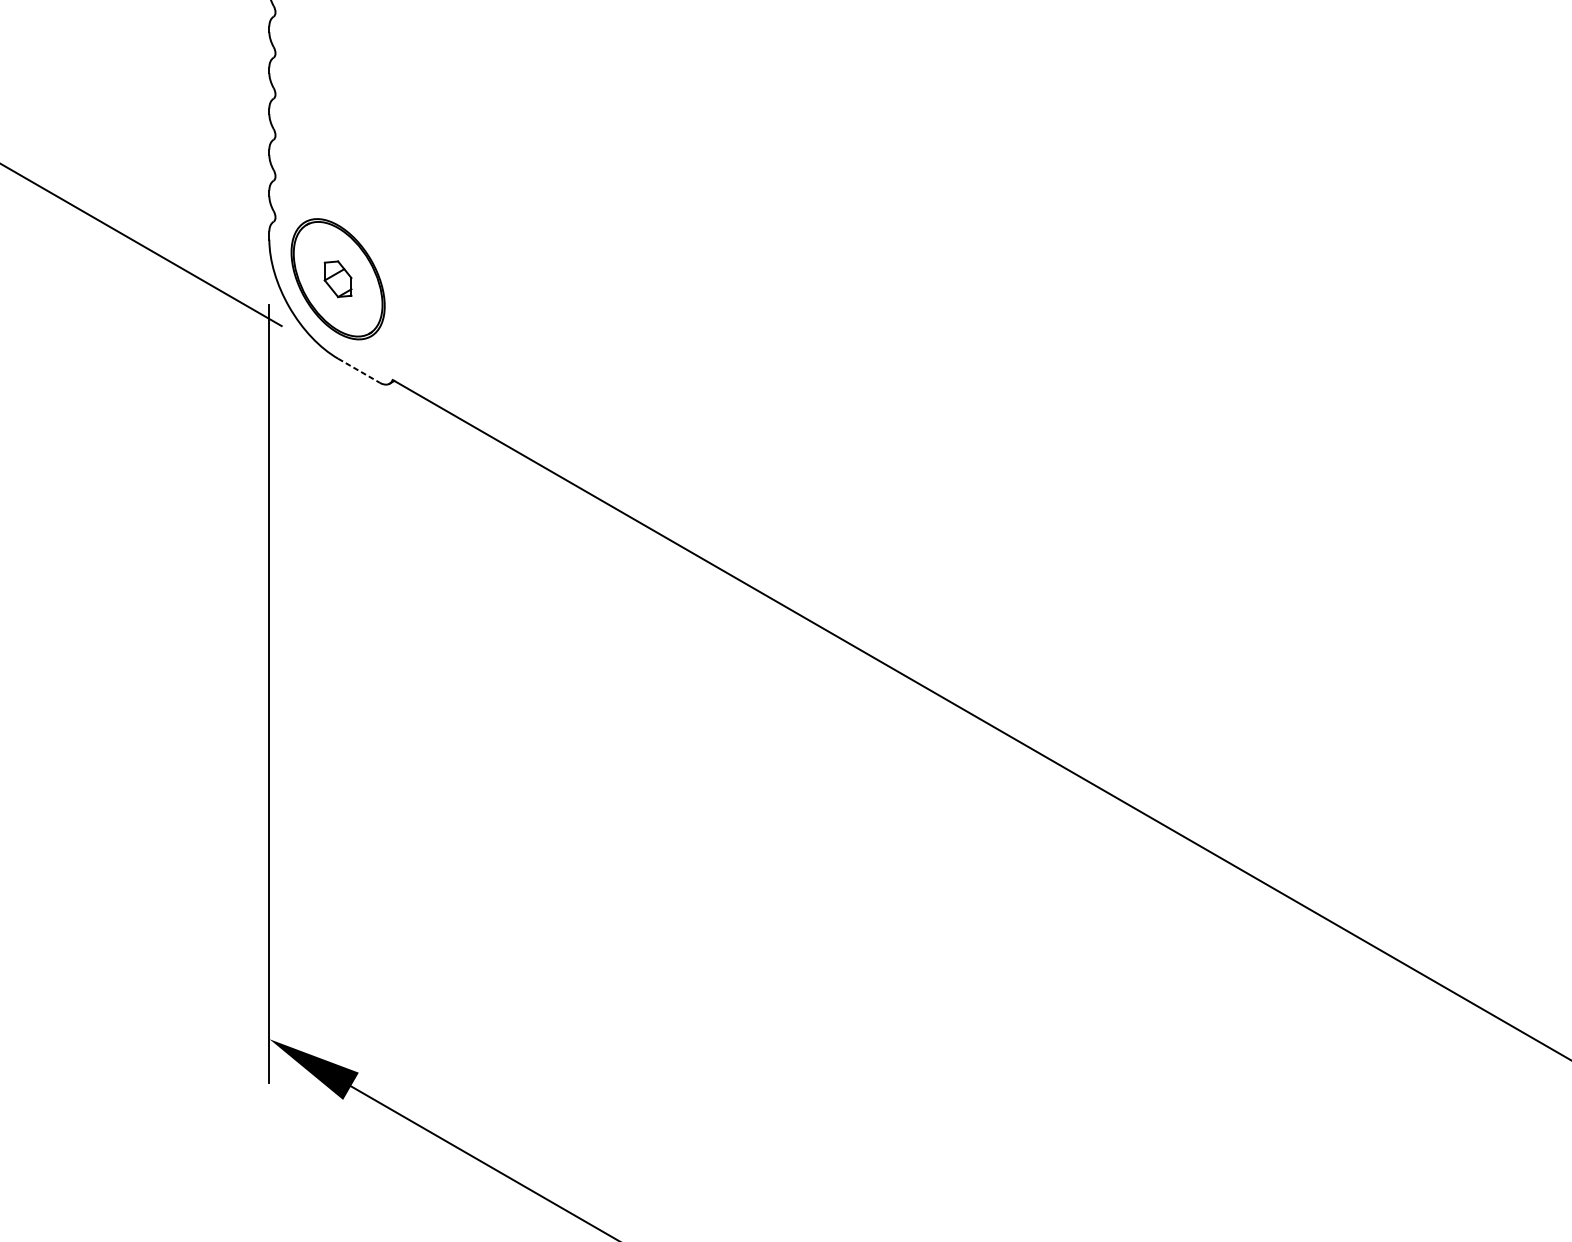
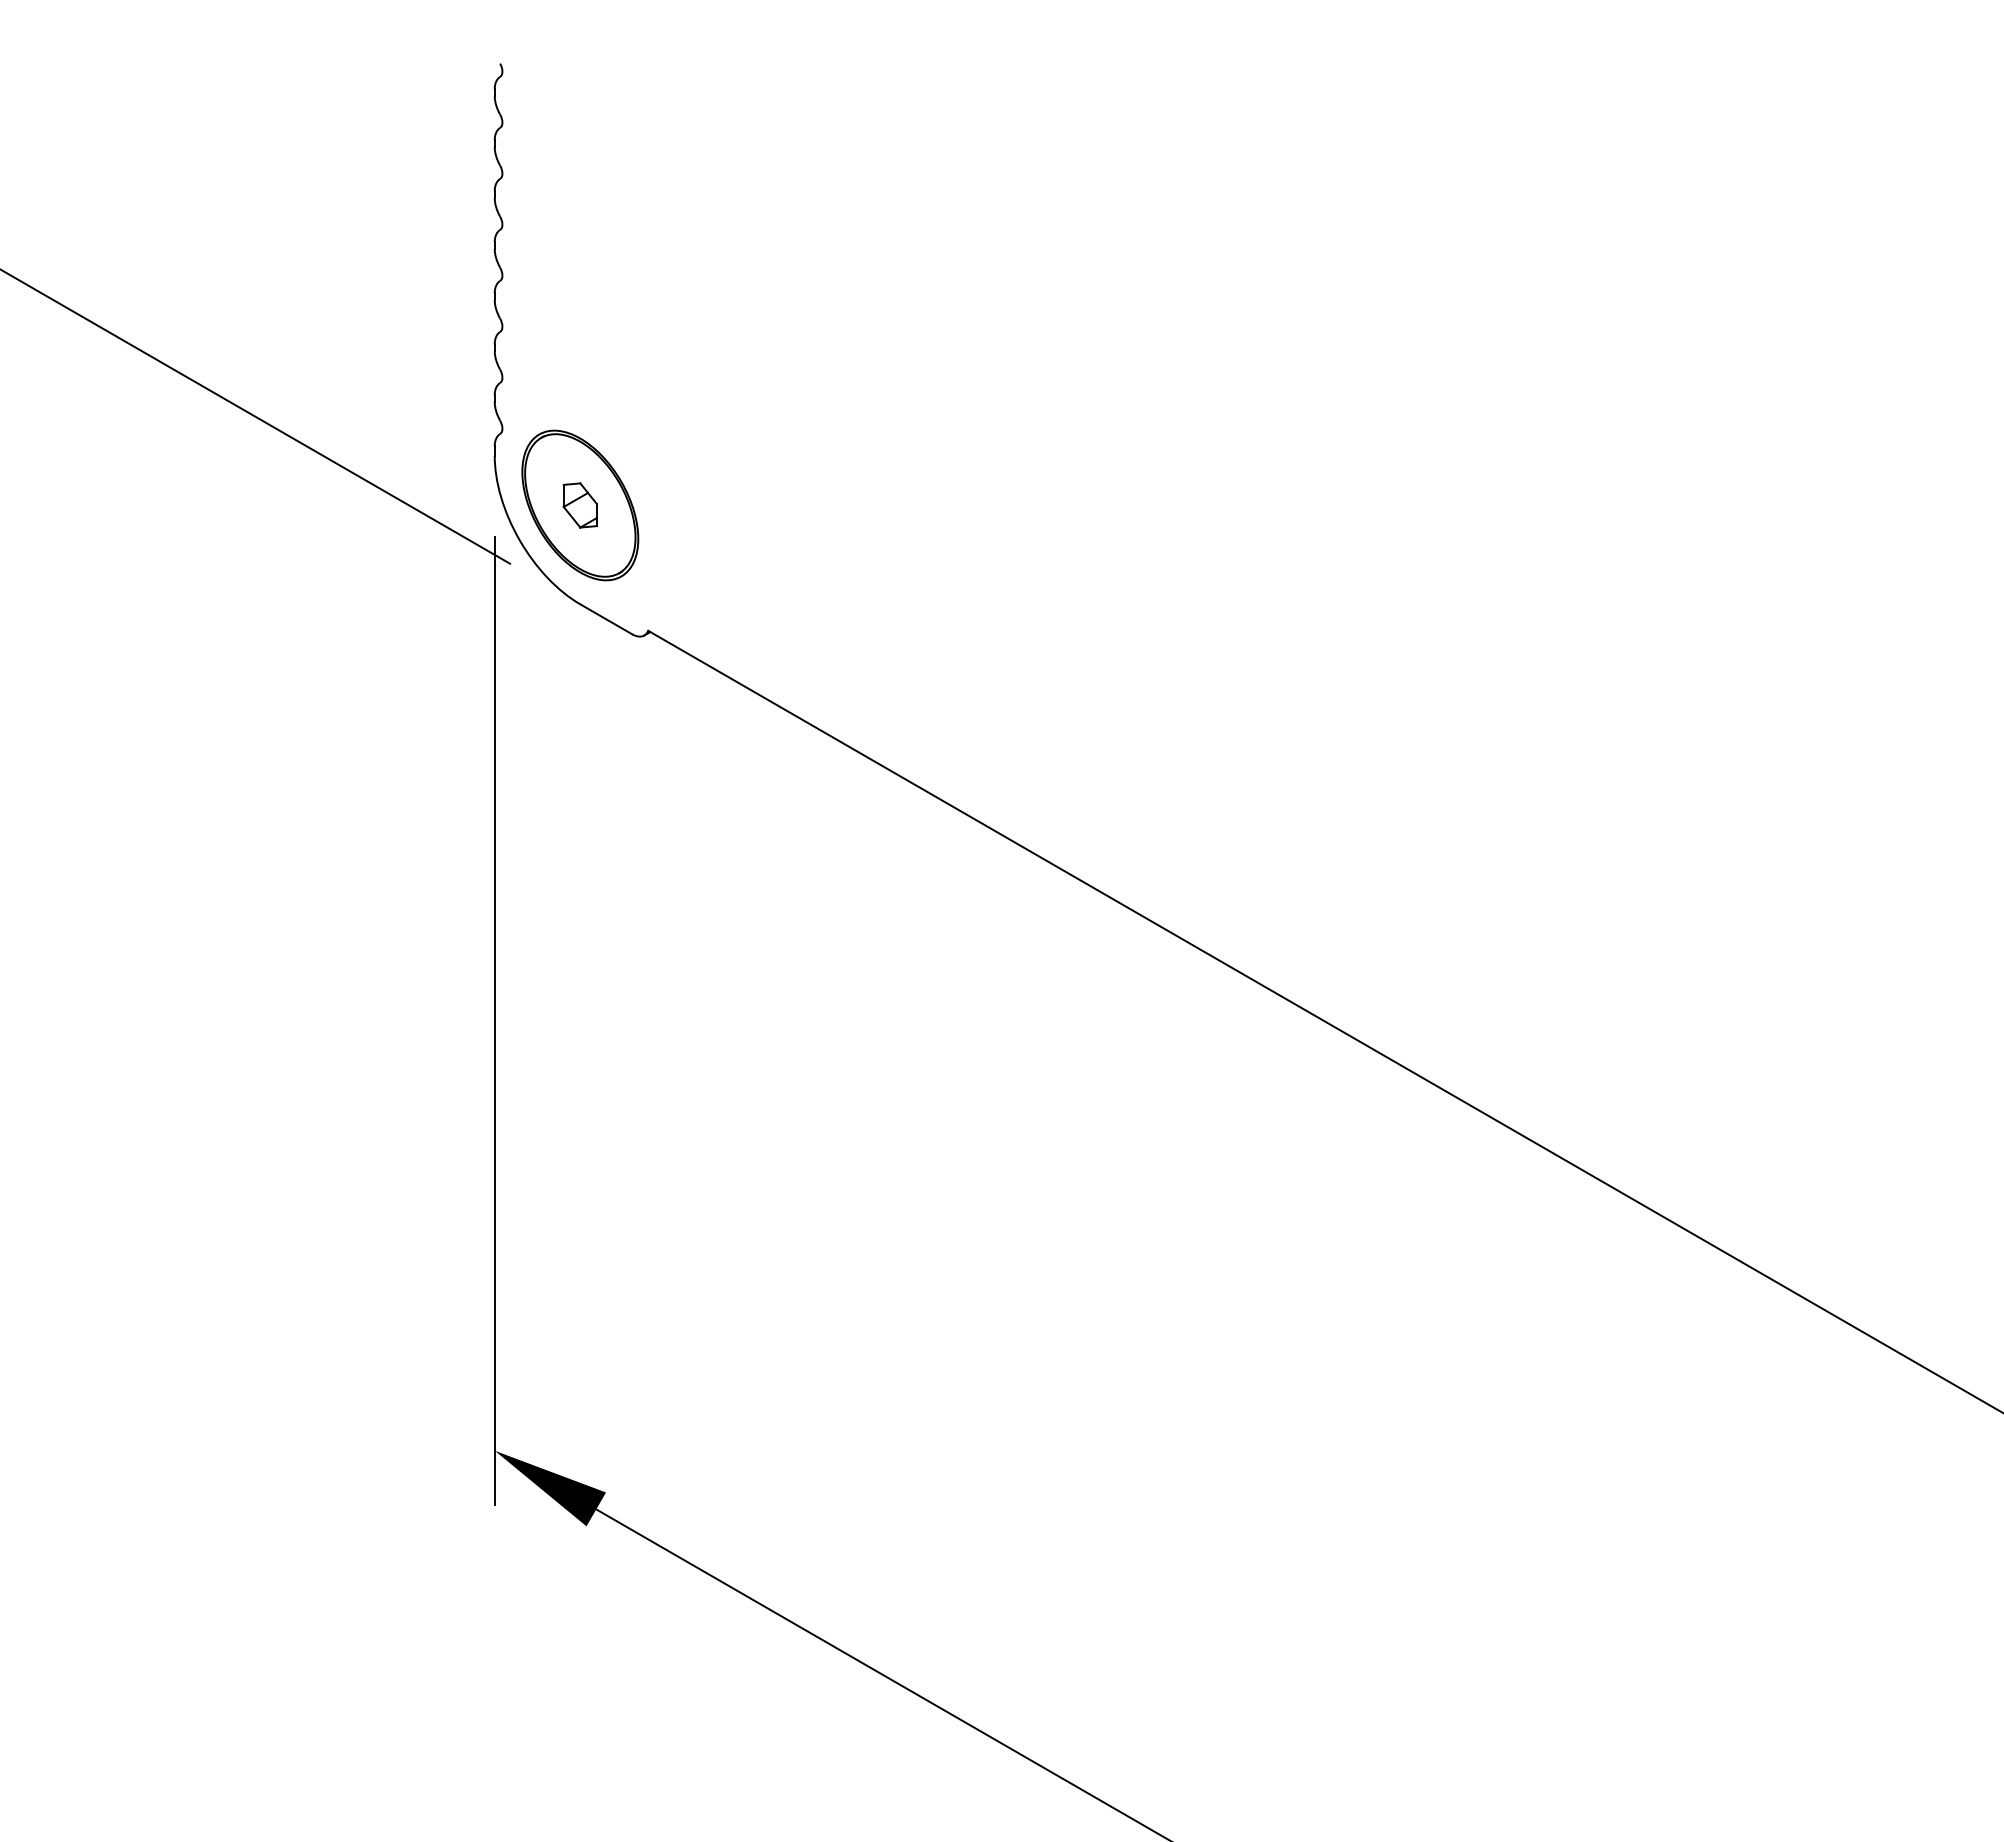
line: (359, 370) -> (606, 619), dashed -> solid

